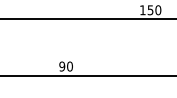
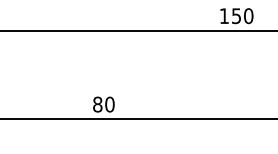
text: (62, 66) -> (98, 104), 90 -> 80

